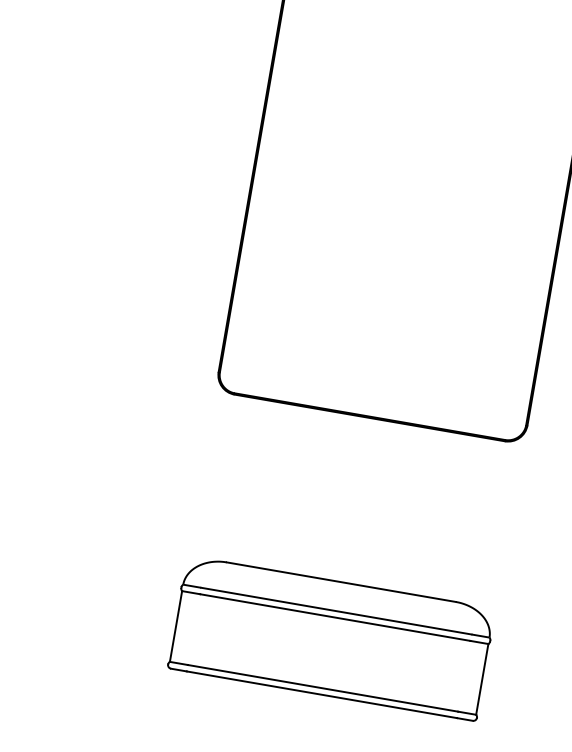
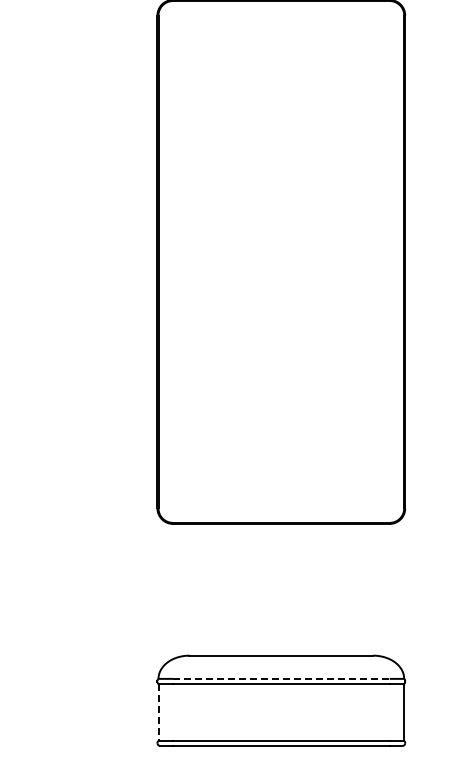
line: (336, 610) -> (281, 678), solid -> dashed
line: (176, 626) -> (158, 712), solid -> dashed

